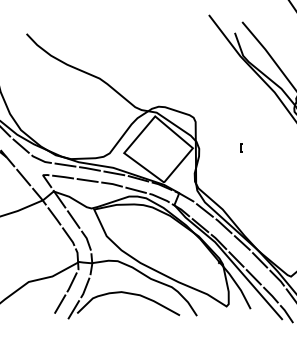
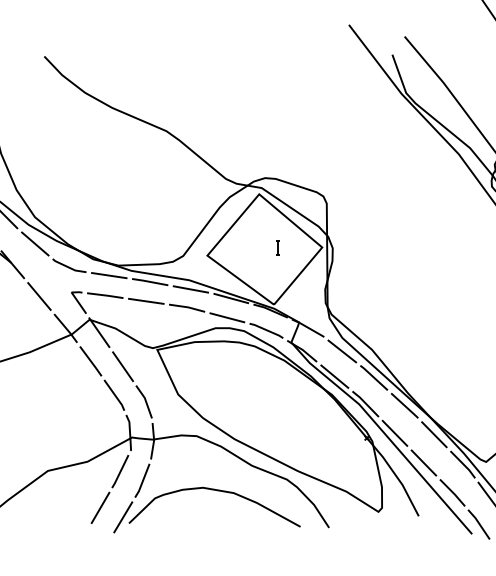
part: (241, 147) -> (278, 246), moved

